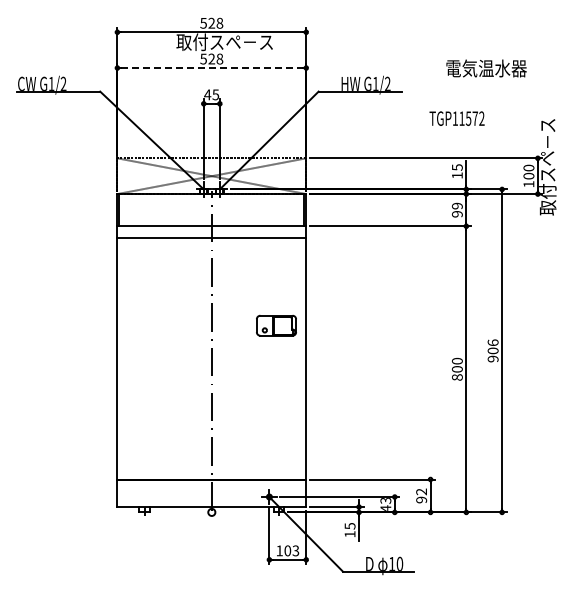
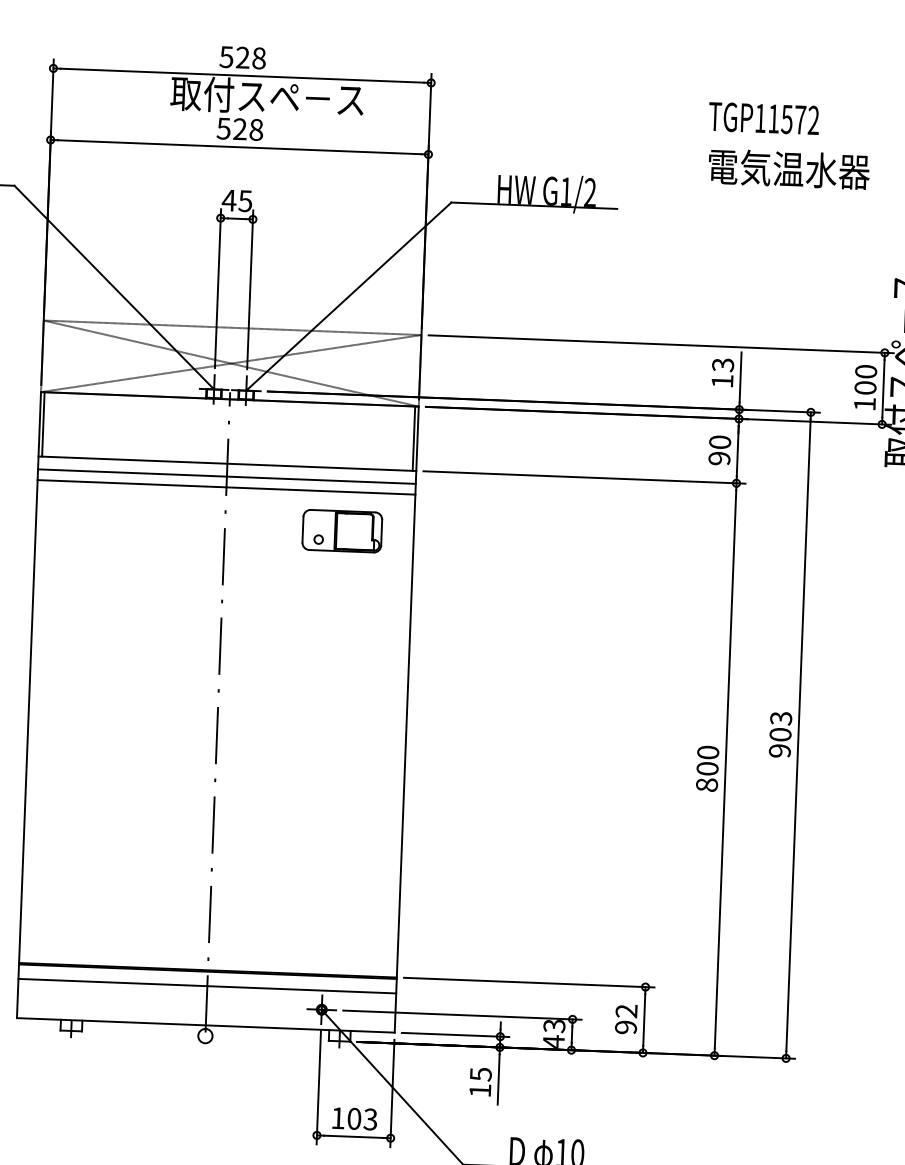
line: (211, 68) -> (238, 148), dashed -> solid
text: (456, 118) -> (762, 118), moved
text: (456, 167) -> (721, 364), 15 -> 13
text: (457, 205) -> (720, 441), 99 -> 90
line: (211, 232) -> (226, 476), added
part: (276, 325) -> (342, 530), moved
text: (492, 342) -> (779, 717), 906 -> 903
line: (211, 487) -> (206, 986), added

